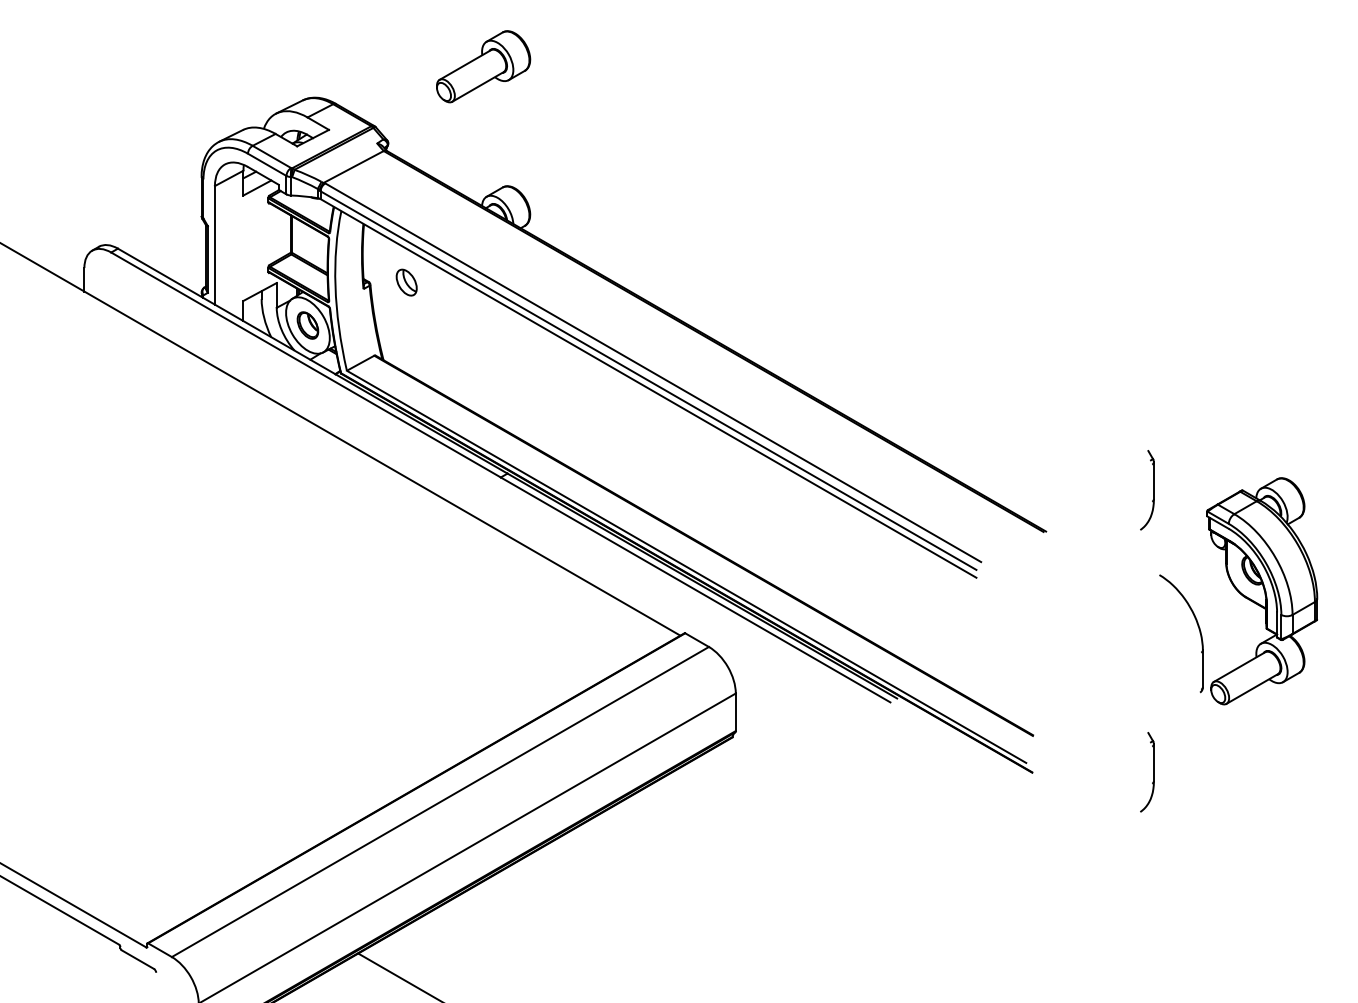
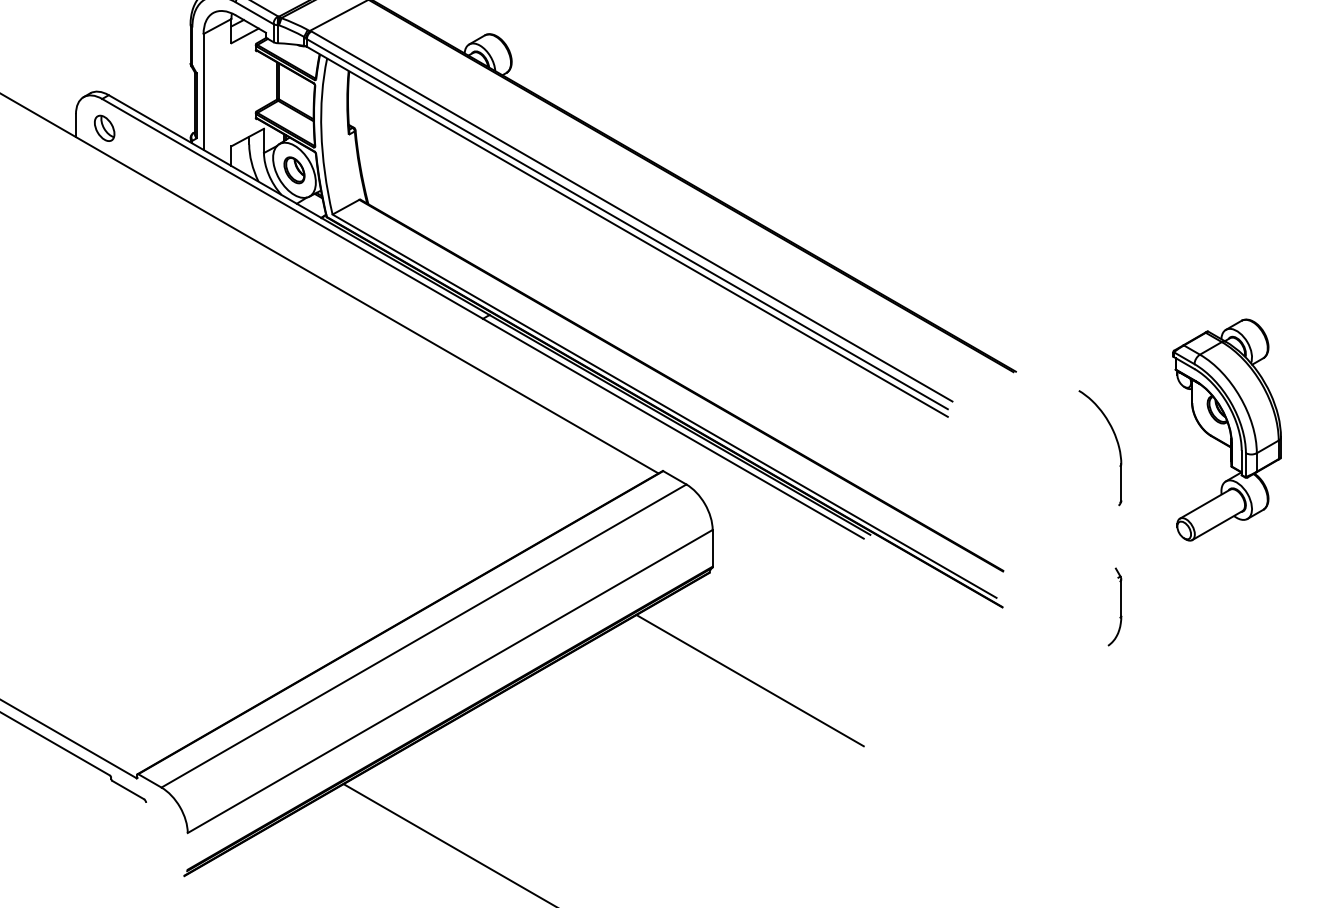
part: (406, 282) -> (104, 128), moved
part: (1147, 490) -> (1115, 331), removed
part: (1197, 626) -> (1116, 441), moved
line: (773, 847) -> (749, 680), added

